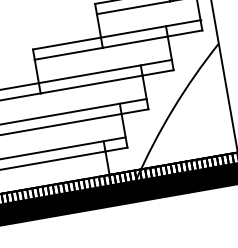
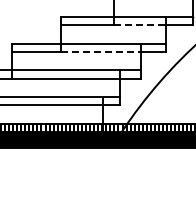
line: (135, 42) -> (140, 25), solid -> dashed
line: (92, 83) -> (101, 51), solid -> dashed

